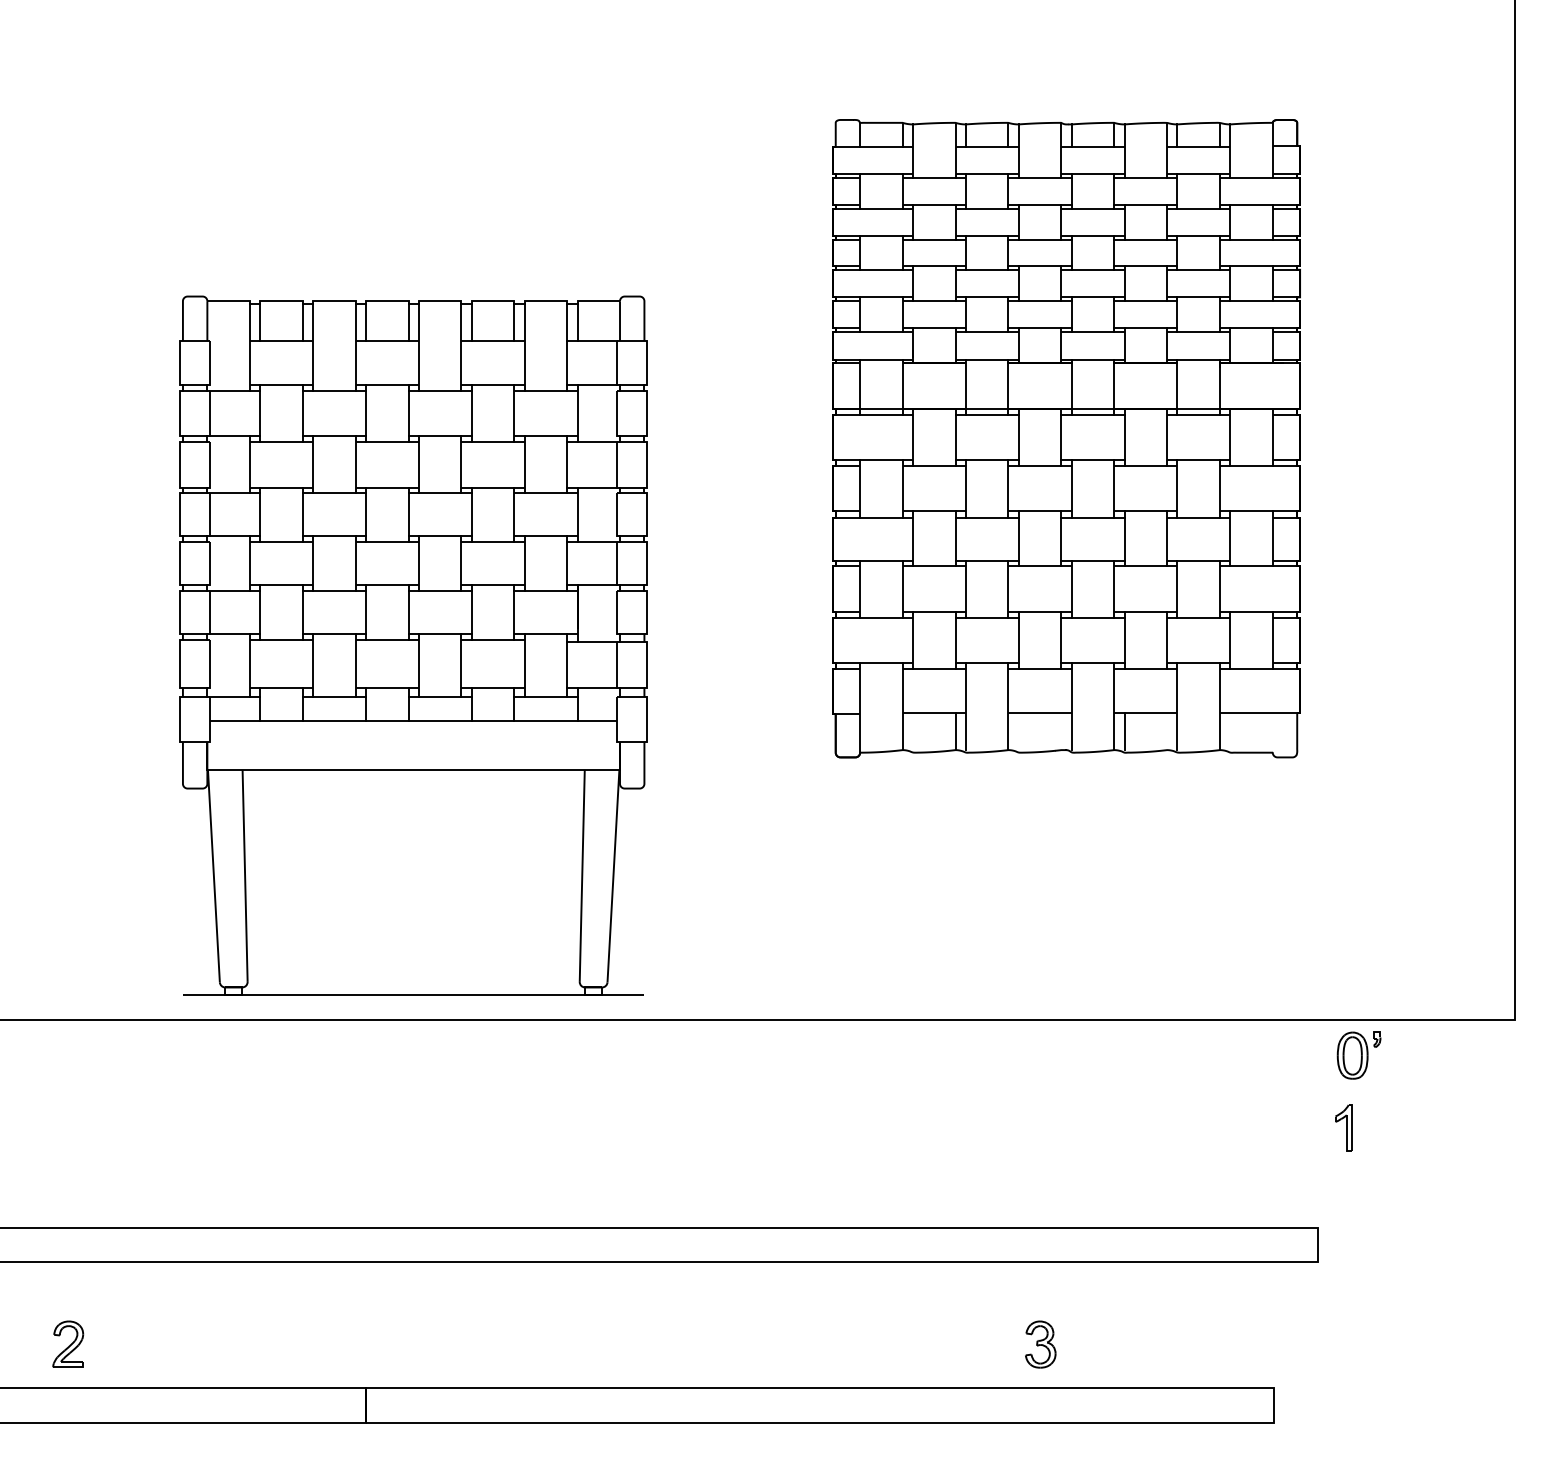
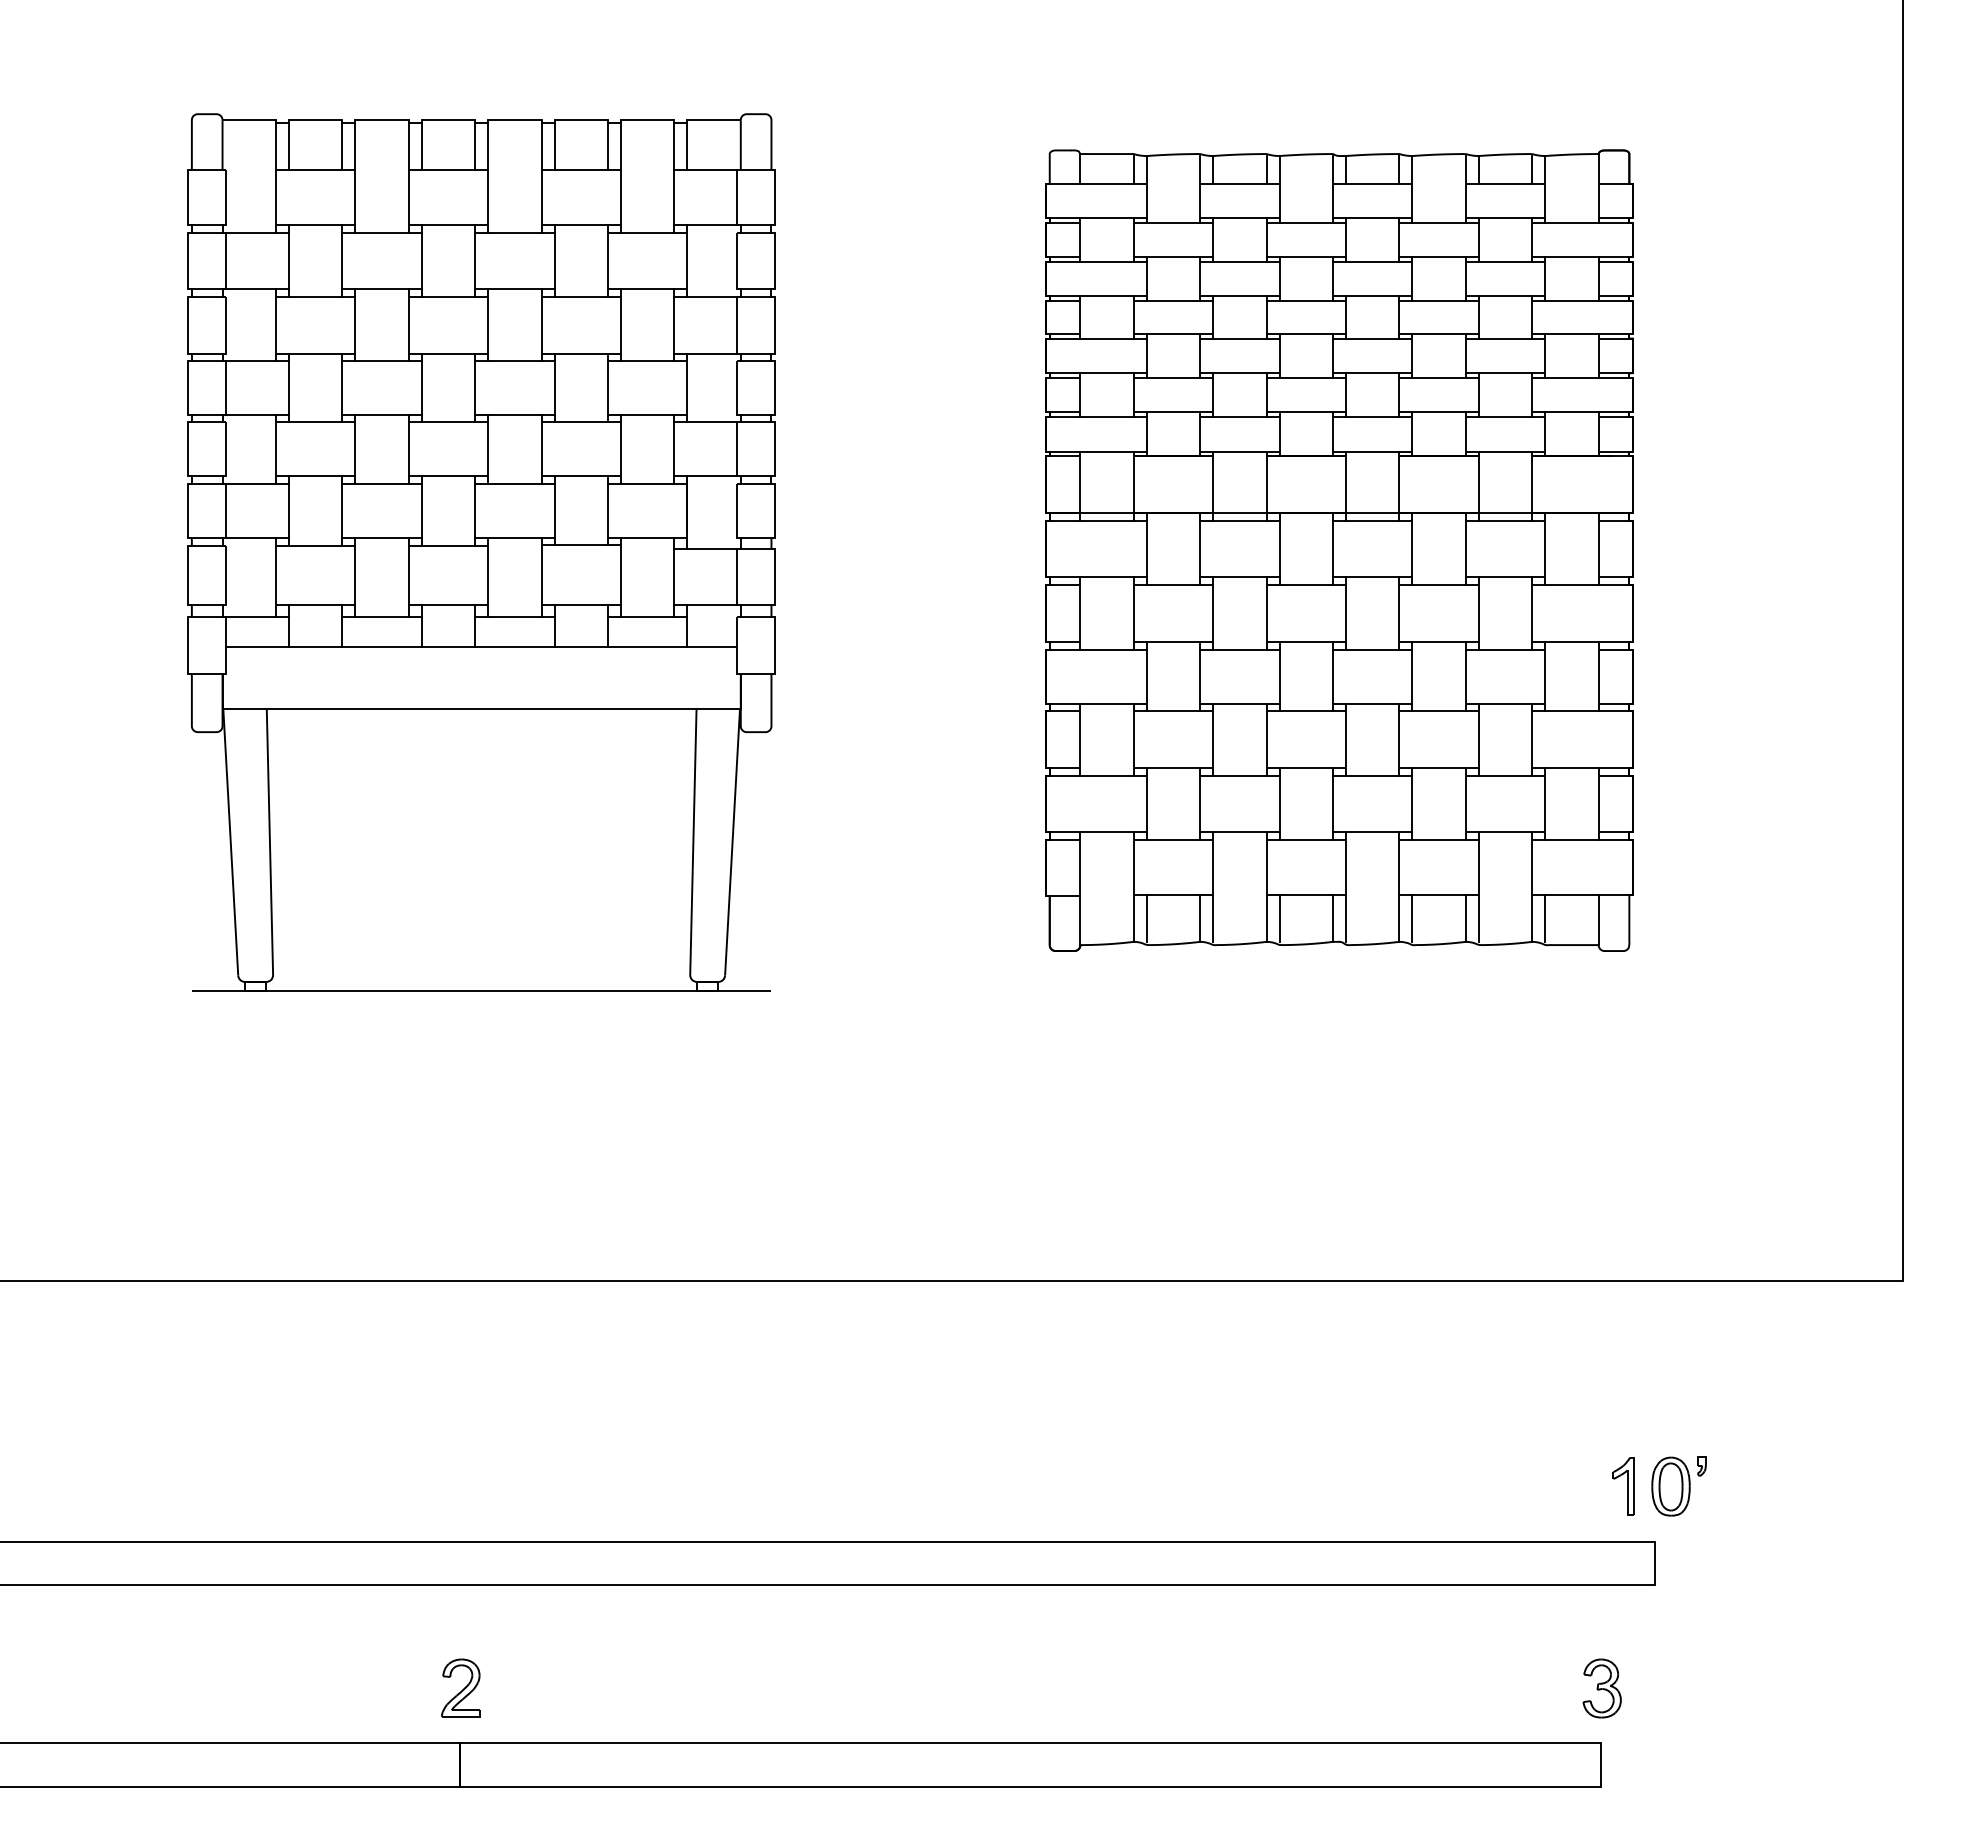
part: (413, 645) -> (481, 552), moved
line: (912, 731) -> (1146, 918), added
line: (1018, 731) -> (1279, 918), added
line: (1061, 731) -> (1333, 918), added
line: (1166, 731) -> (1465, 918), added
line: (1230, 731) -> (1545, 918), added
line: (1272, 733) -> (1598, 920), added
part: (1358, 1055) -> (1678, 1486), moved
part: (1343, 1128) -> (1623, 1486), moved
part: (68, 1343) -> (460, 1687), moved
part: (1040, 1344) -> (1601, 1688), moved

